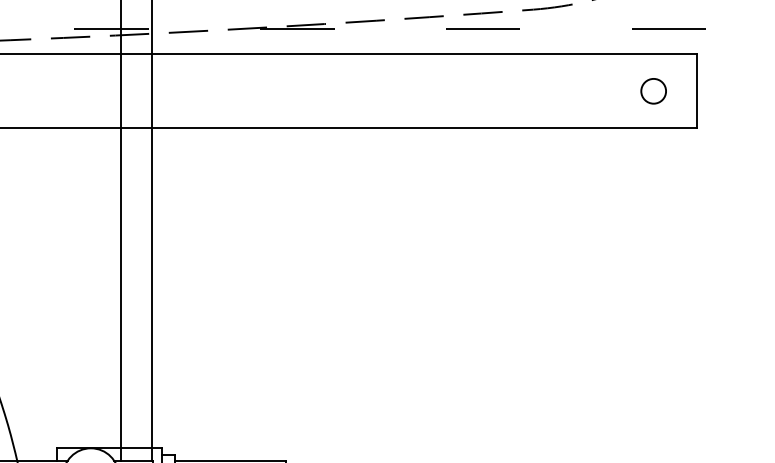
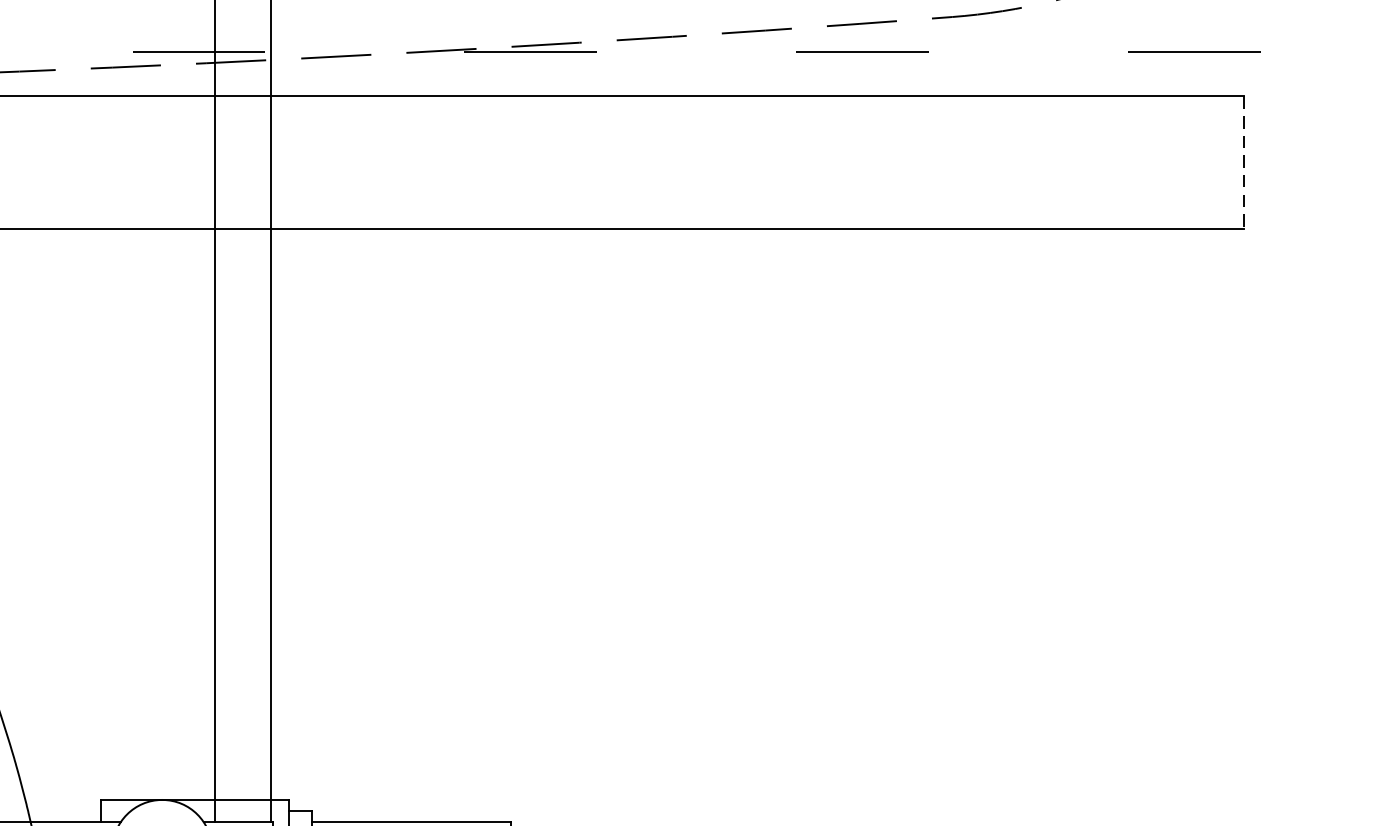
circle: (653, 91) -> (1166, 163), removed
line: (697, 91) -> (1244, 163), solid -> dashed

